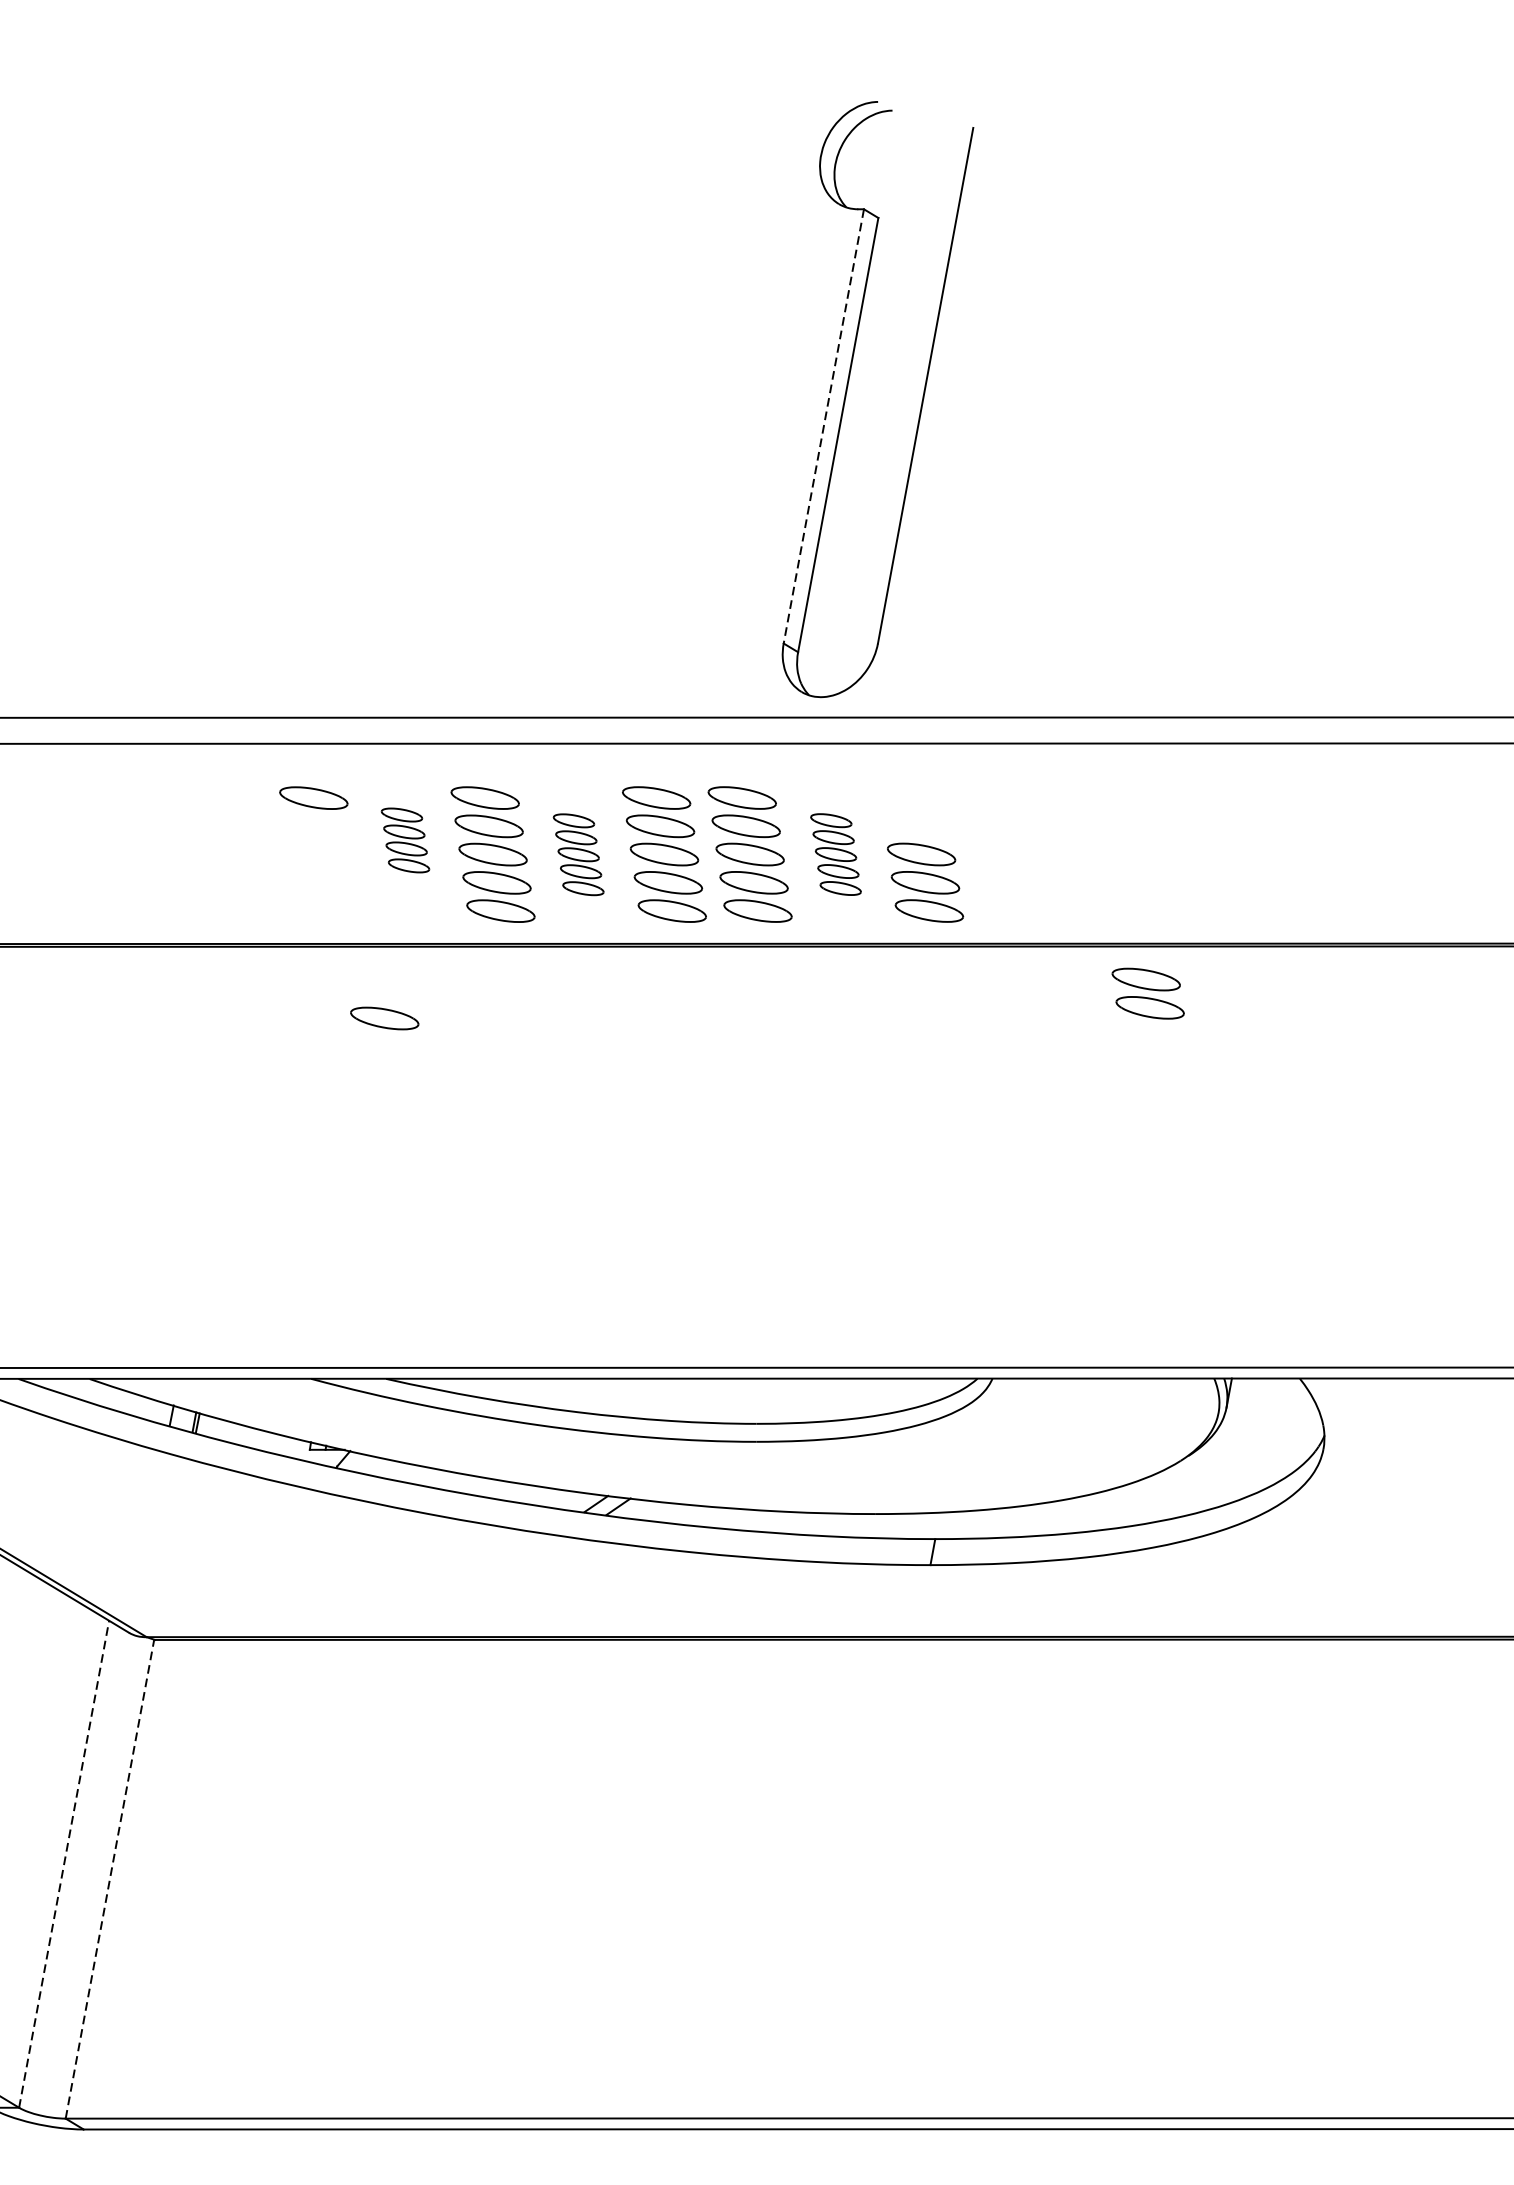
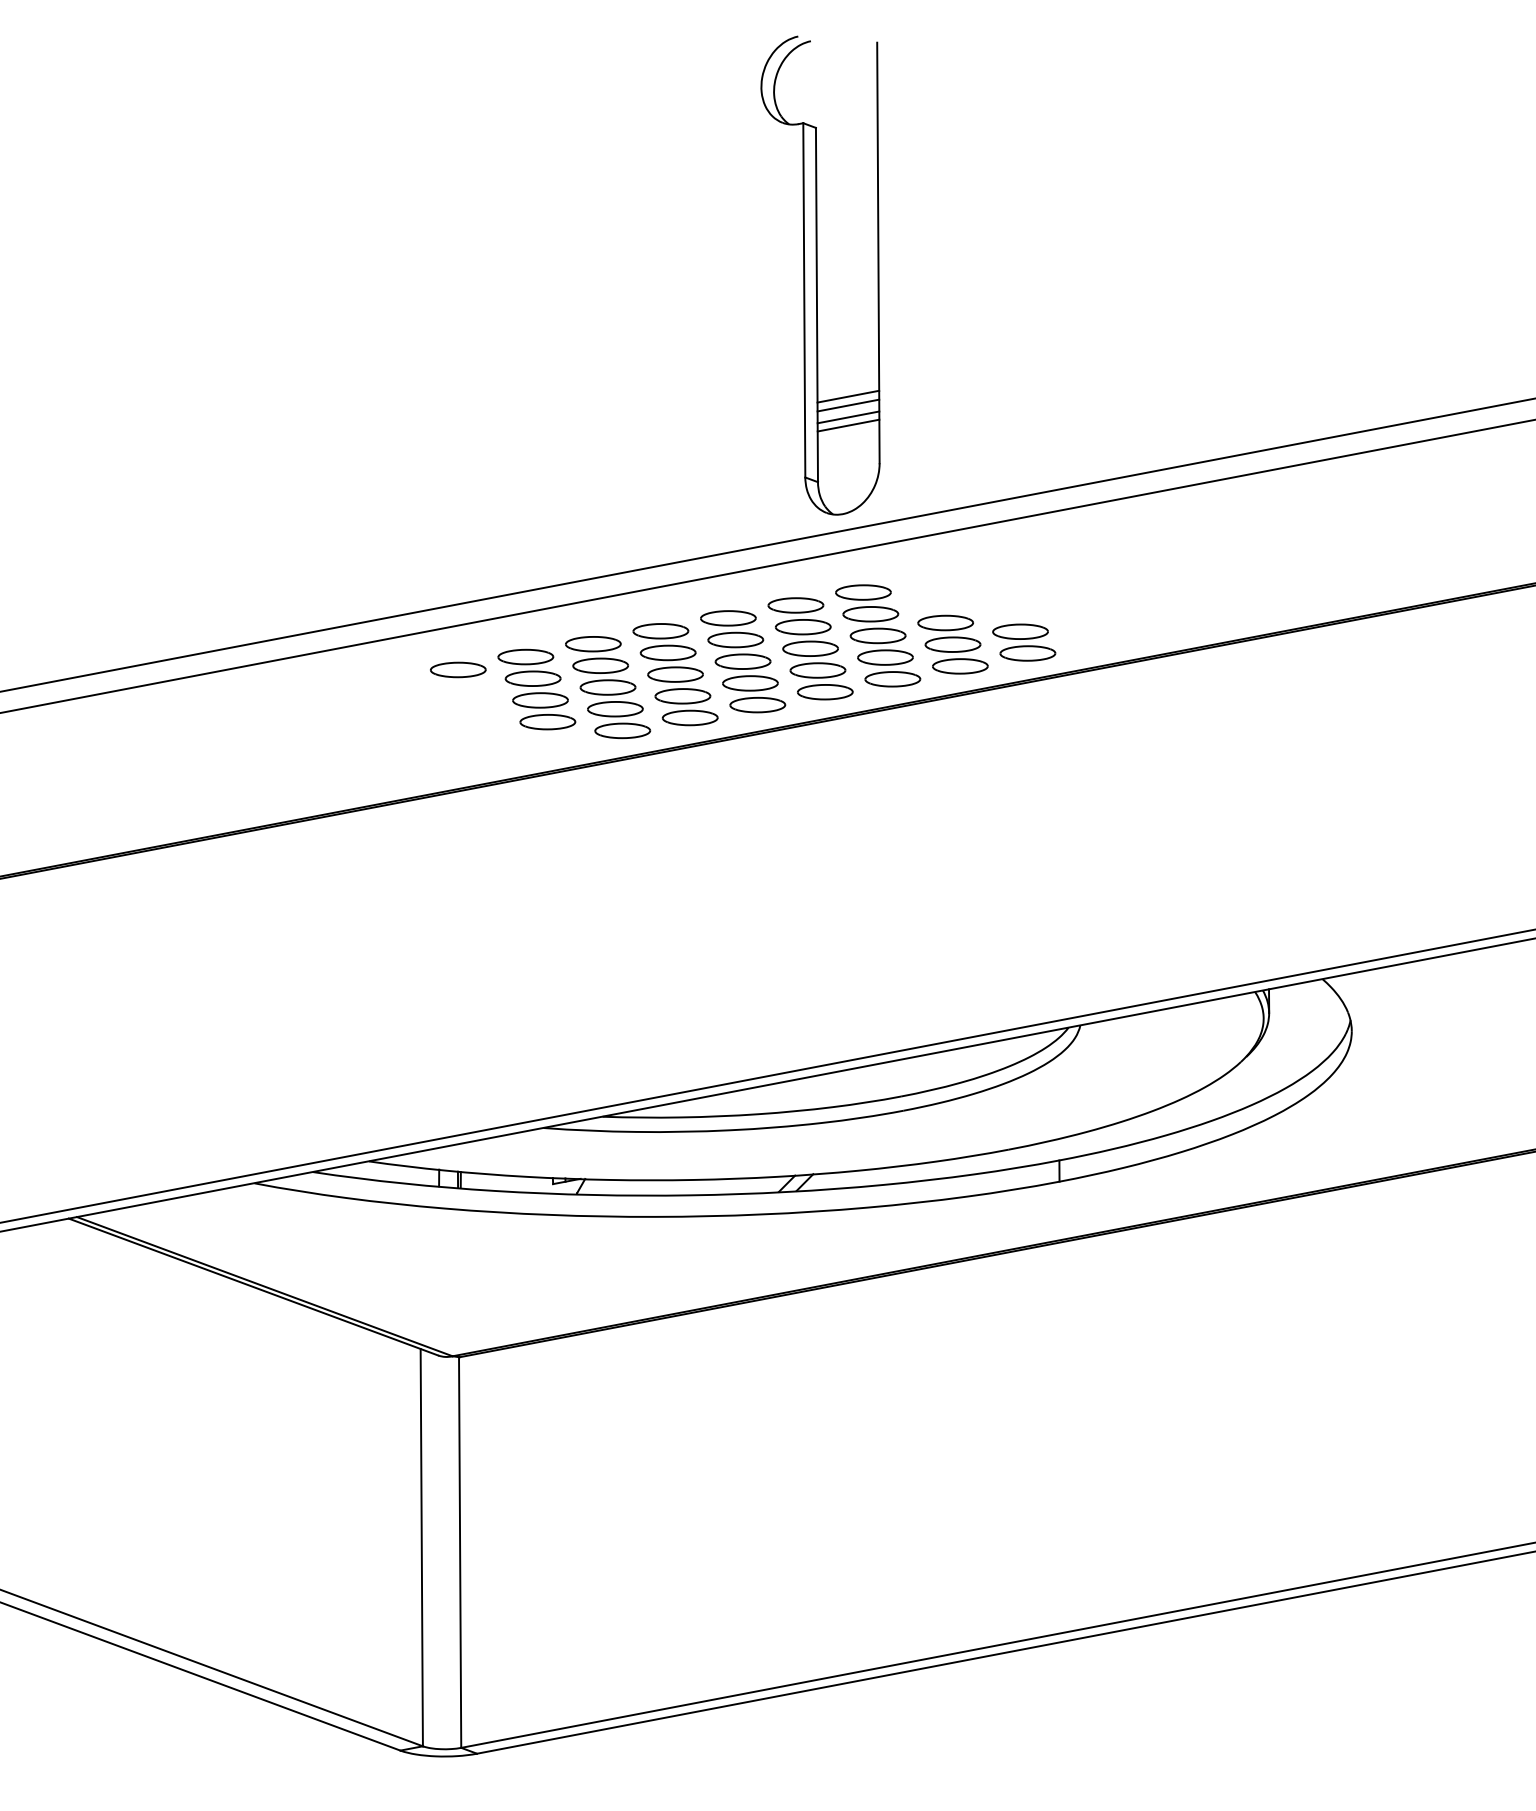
line: (824, 426) -> (804, 300), dashed -> solid
line: (855, 554) -> (848, 396), added
line: (853, 565) -> (848, 405), added
line: (850, 580) -> (848, 417), added
line: (848, 589) -> (848, 425), added
part: (405, 840) -> (536, 689), size x1.67
part: (578, 854) -> (675, 674), size x1.67
part: (836, 854) -> (878, 635), size x1.67
part: (1148, 993) -> (1024, 642), moved
part: (385, 1017) -> (547, 832), removed
line: (63, 1864) -> (421, 1547), dashed -> solid
line: (110, 1879) -> (460, 1552), dashed -> solid

